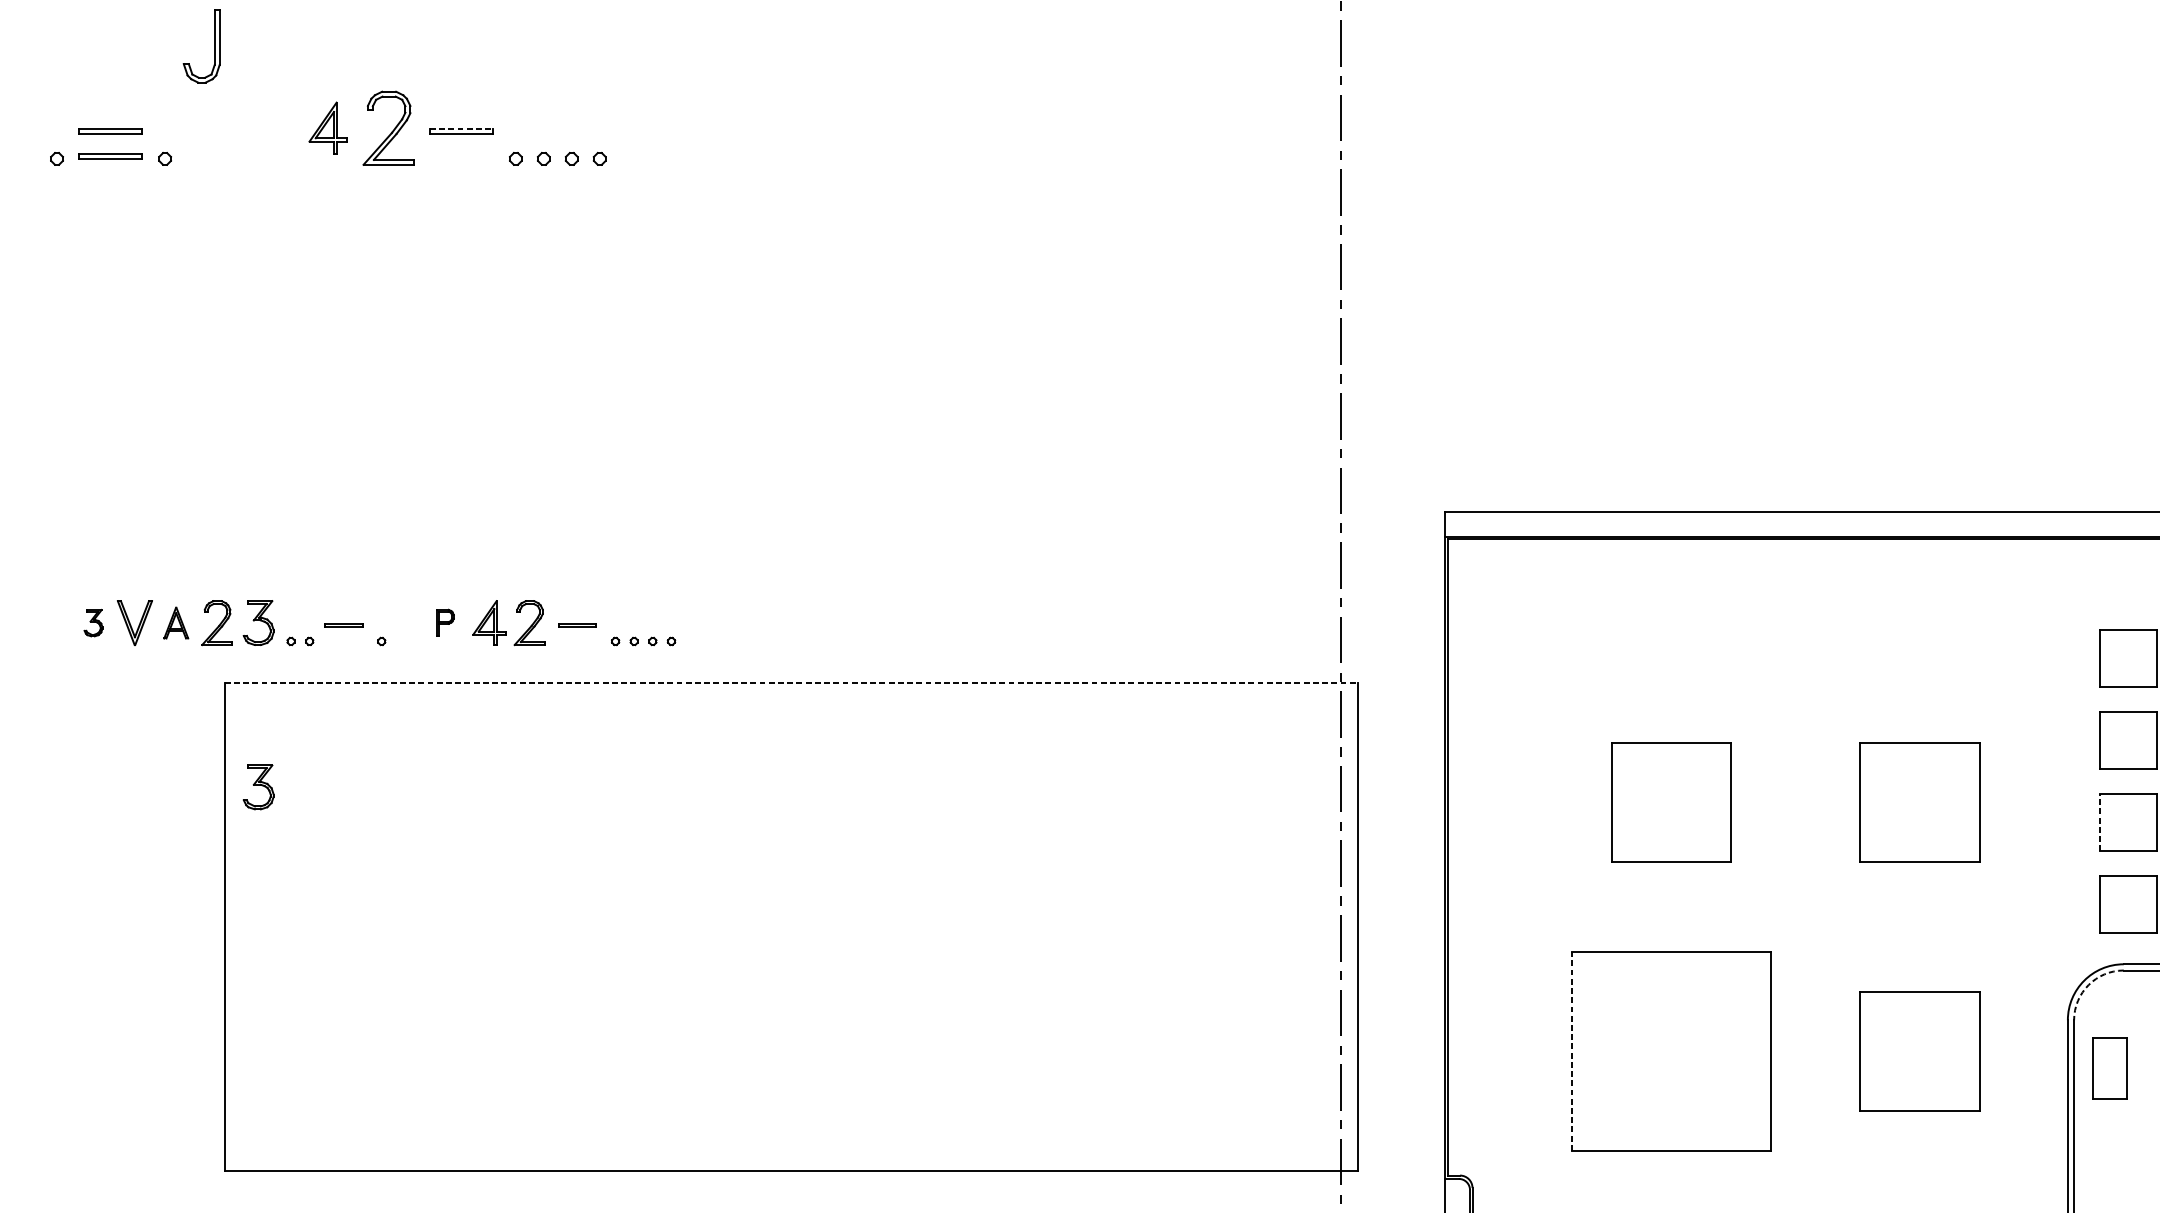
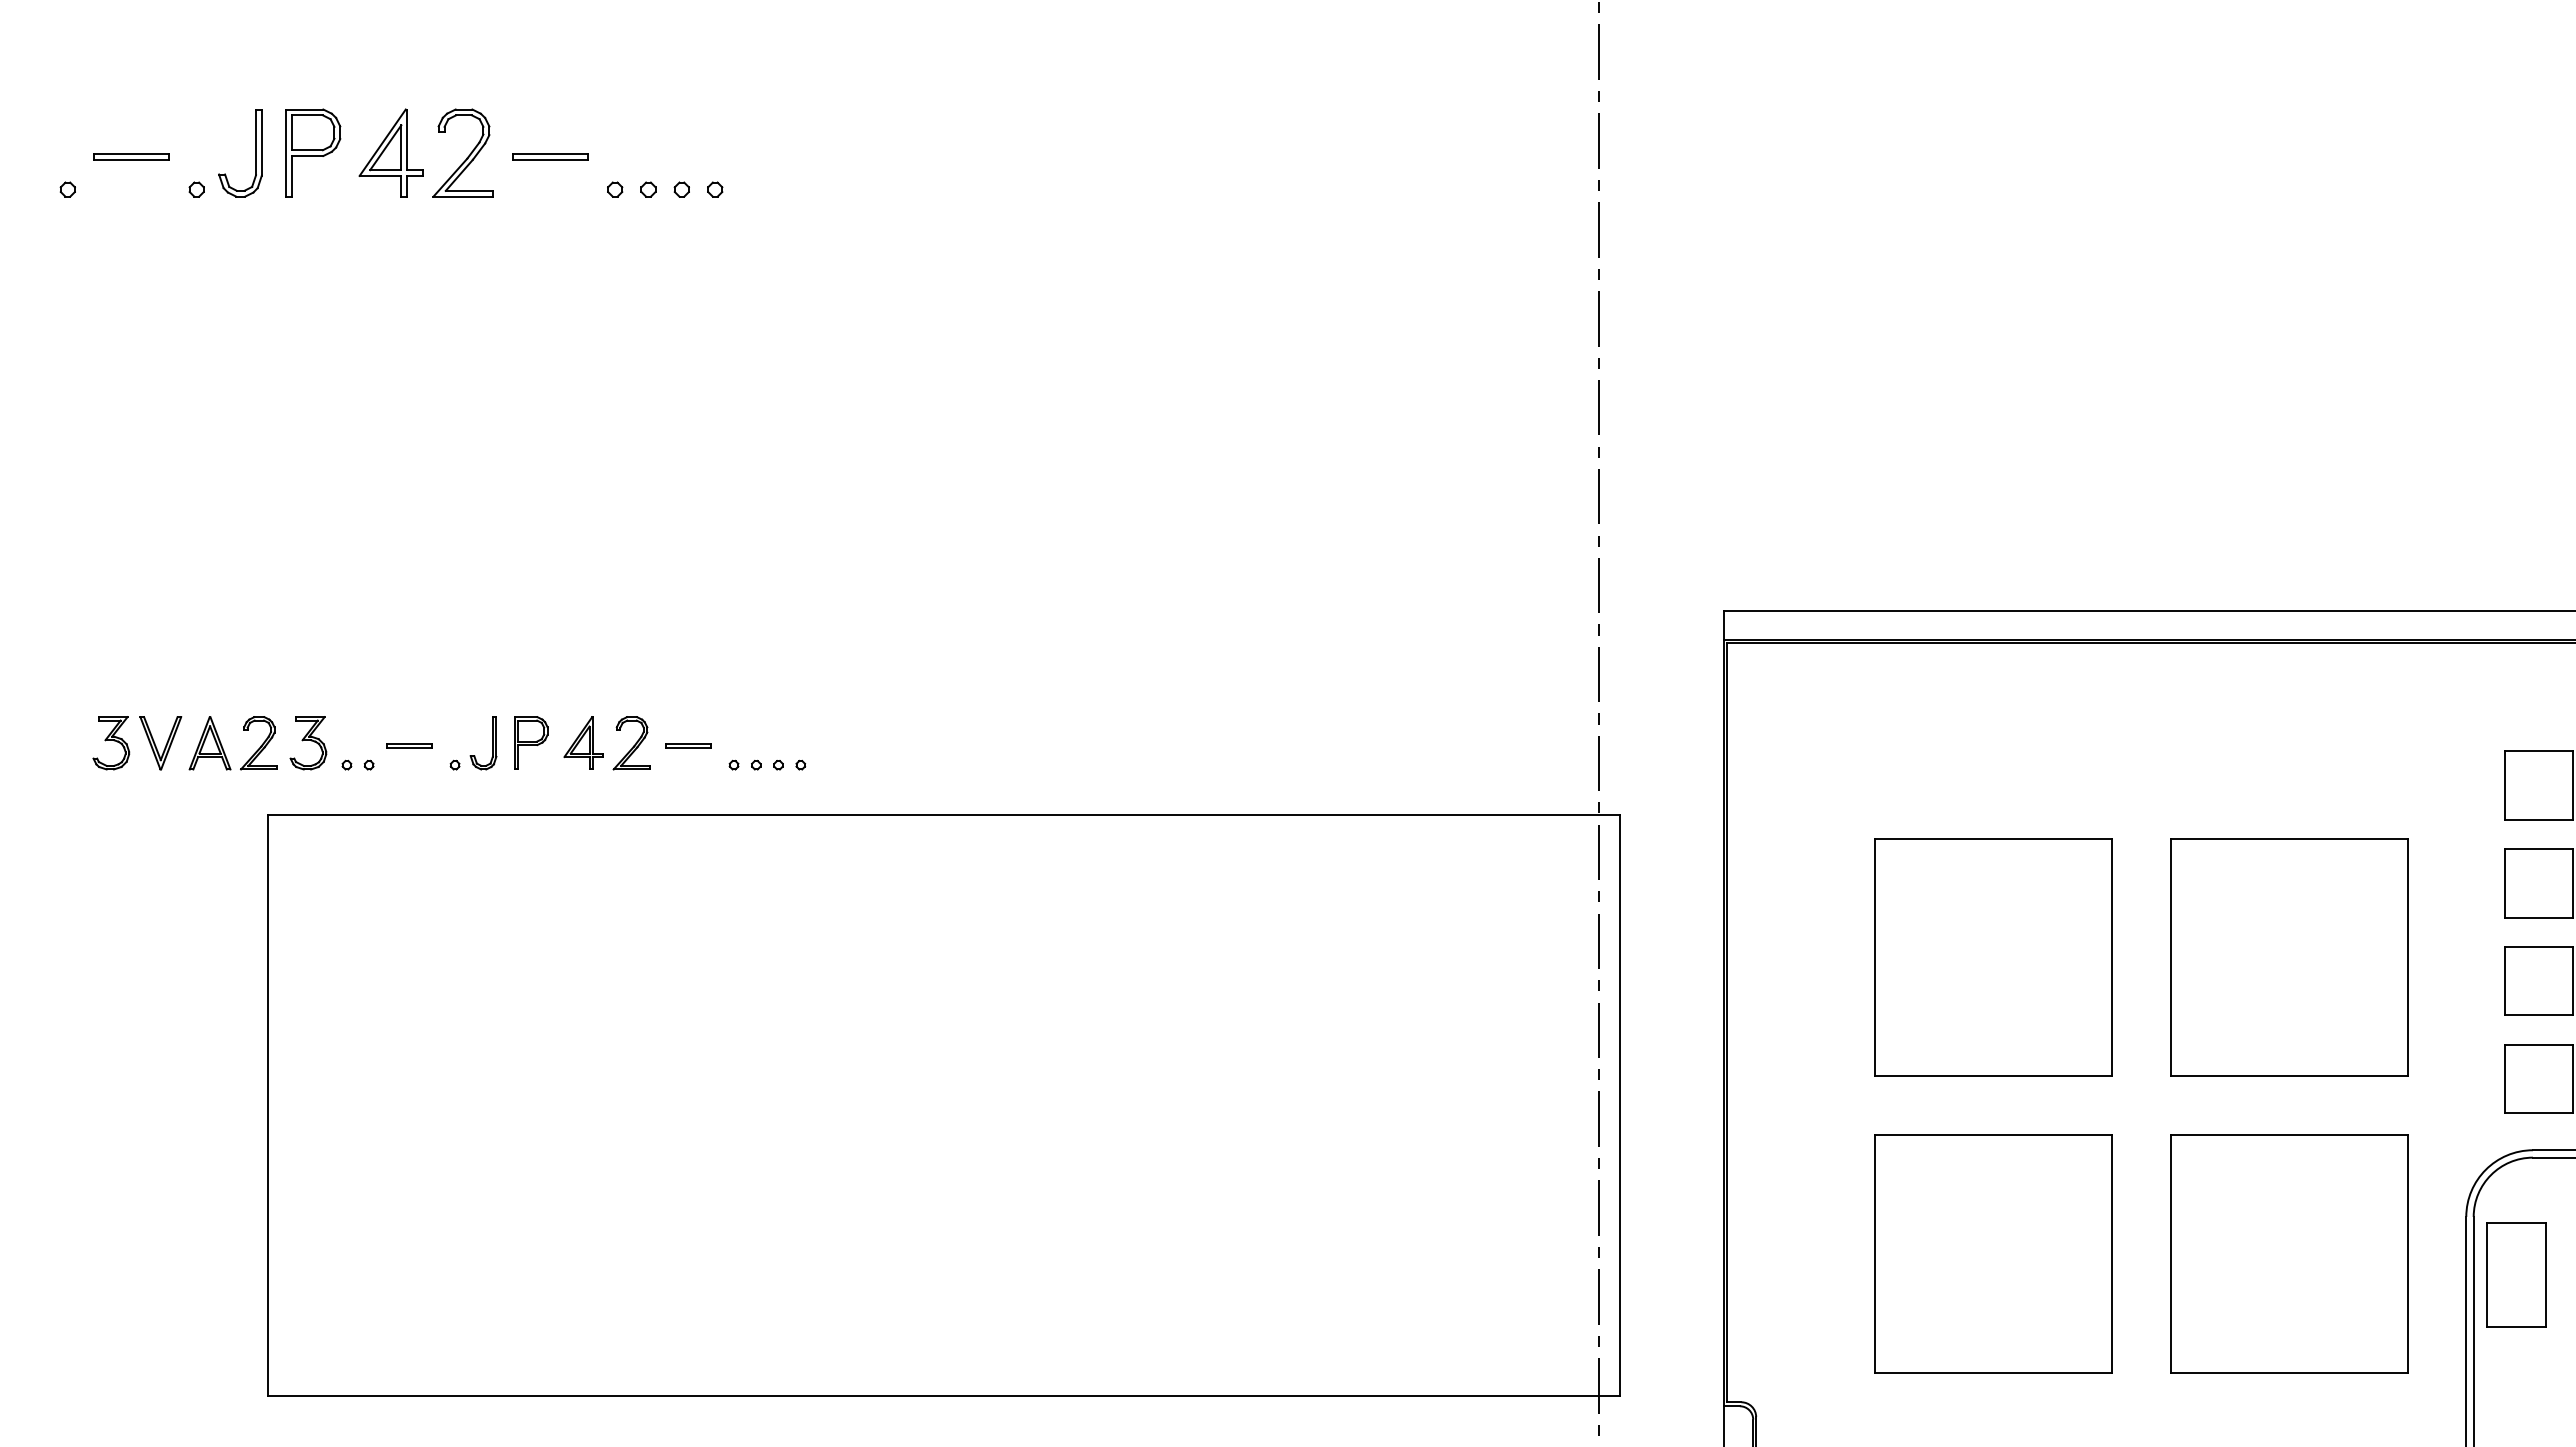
part: (214, 46) -> (255, 153), moved
part: (262, 127) -> (313, 152), added
part: (327, 127) -> (390, 152), size x1.43
line: (461, 129) -> (550, 154), dashed -> solid
part: (110, 155) -> (131, 185), removed
part: (445, 622) -> (531, 742), size x1.67
part: (93, 623) -> (111, 743), size x1.67
part: (175, 623) -> (209, 743), size x1.43
part: (413, 623) -> (492, 743), added
line: (792, 683) -> (944, 815), dashed -> solid
part: (258, 787) -> (308, 939), removed
part: (1671, 802) -> (1993, 957), size x1.67
part: (1919, 802) -> (2289, 957), size x1.67
line: (2099, 821) -> (2504, 980), dashed -> solid
arc: (2089, 985) -> (2491, 1175), dashed -> solid
part: (1919, 1050) -> (2289, 1253), size x1.67
line: (1571, 1051) -> (1874, 1254), dashed -> solid
part: (2109, 1068) -> (2516, 1274), size x1.43

